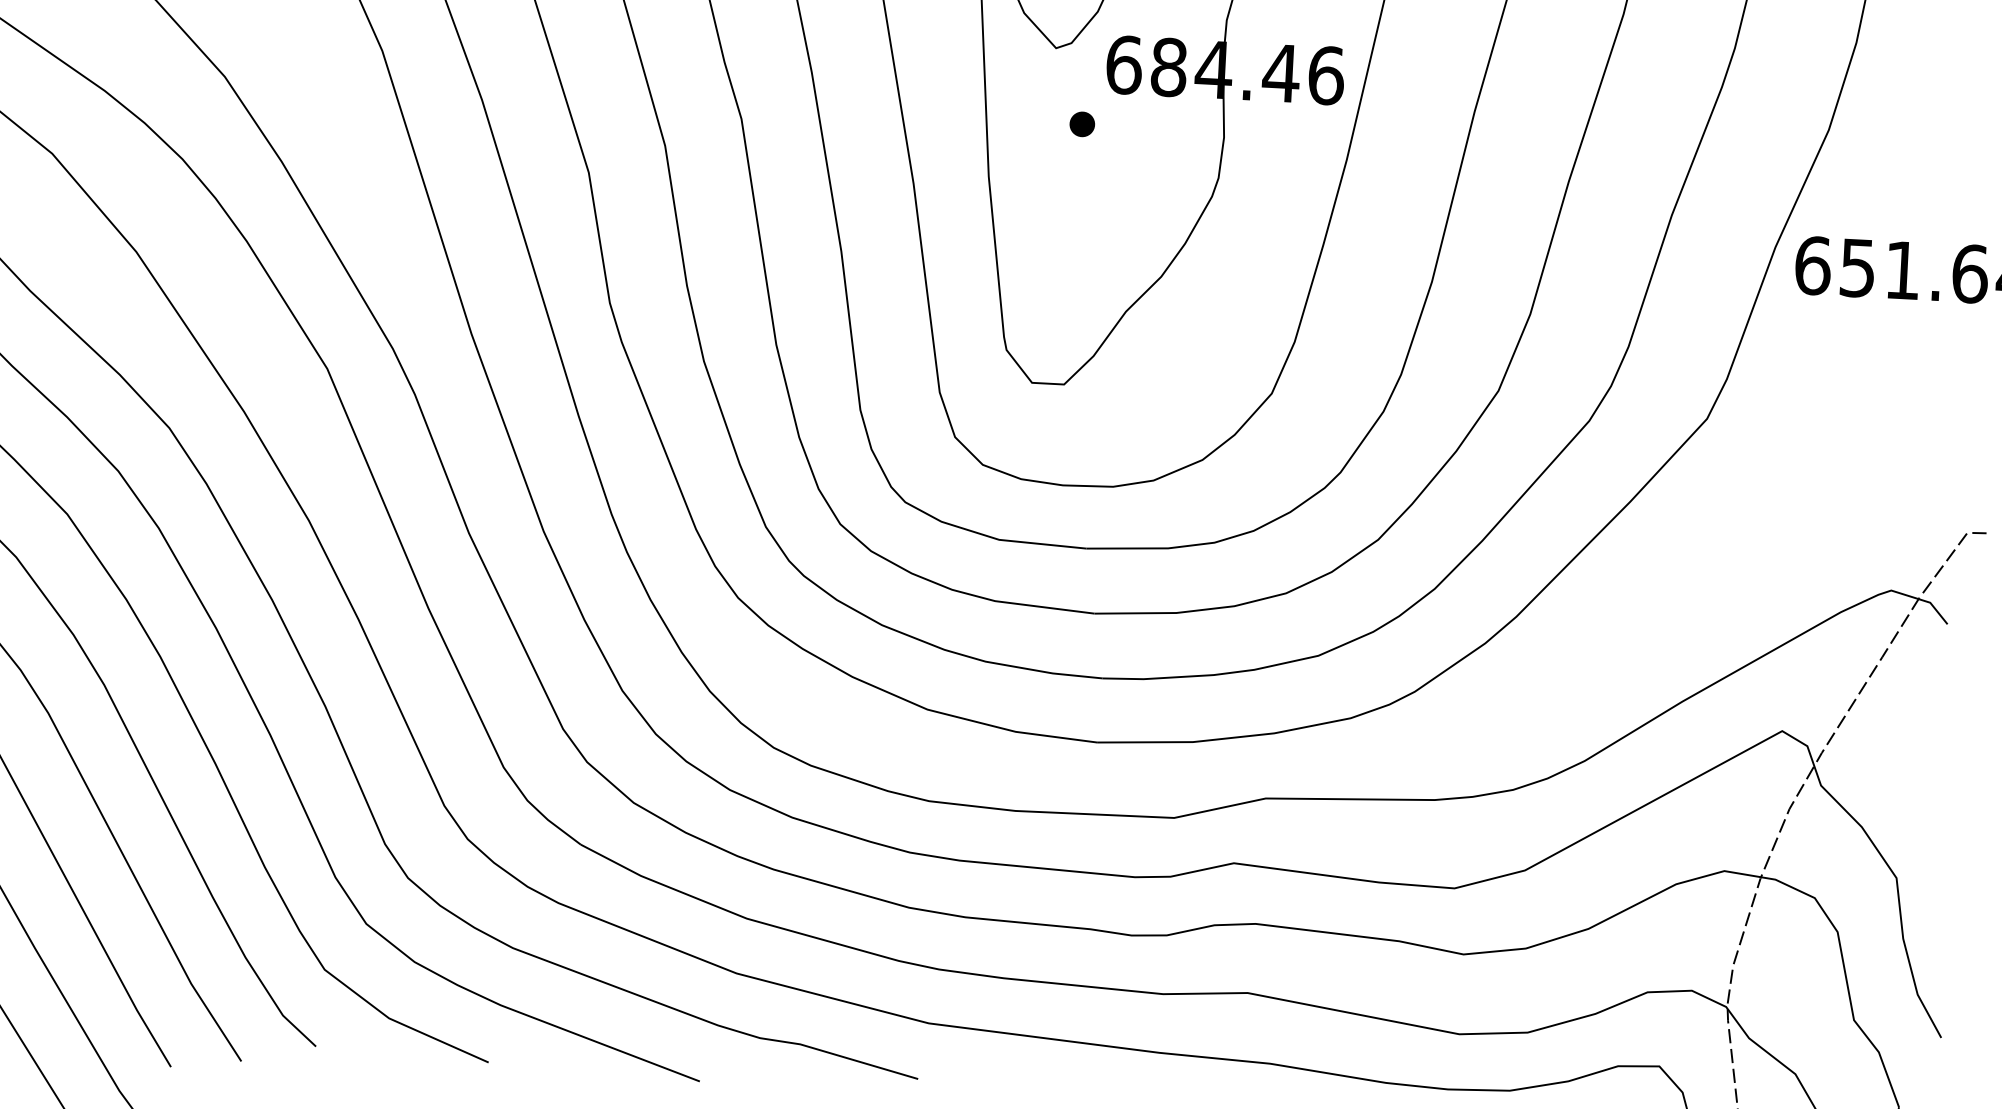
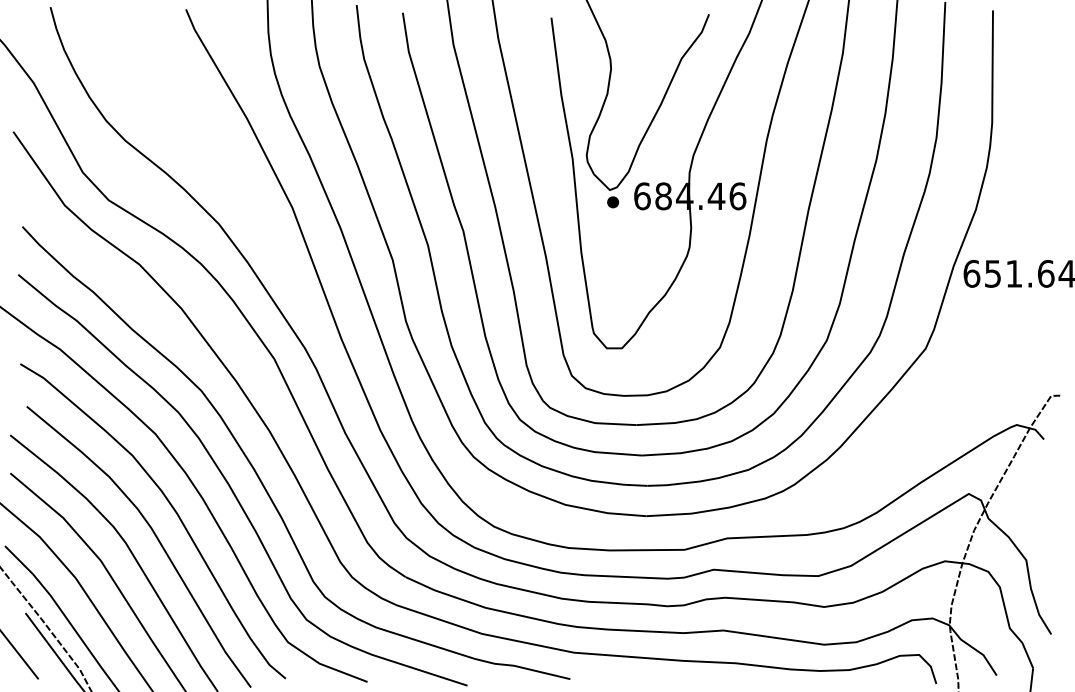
part: (1081, 124) -> (612, 202), moved

